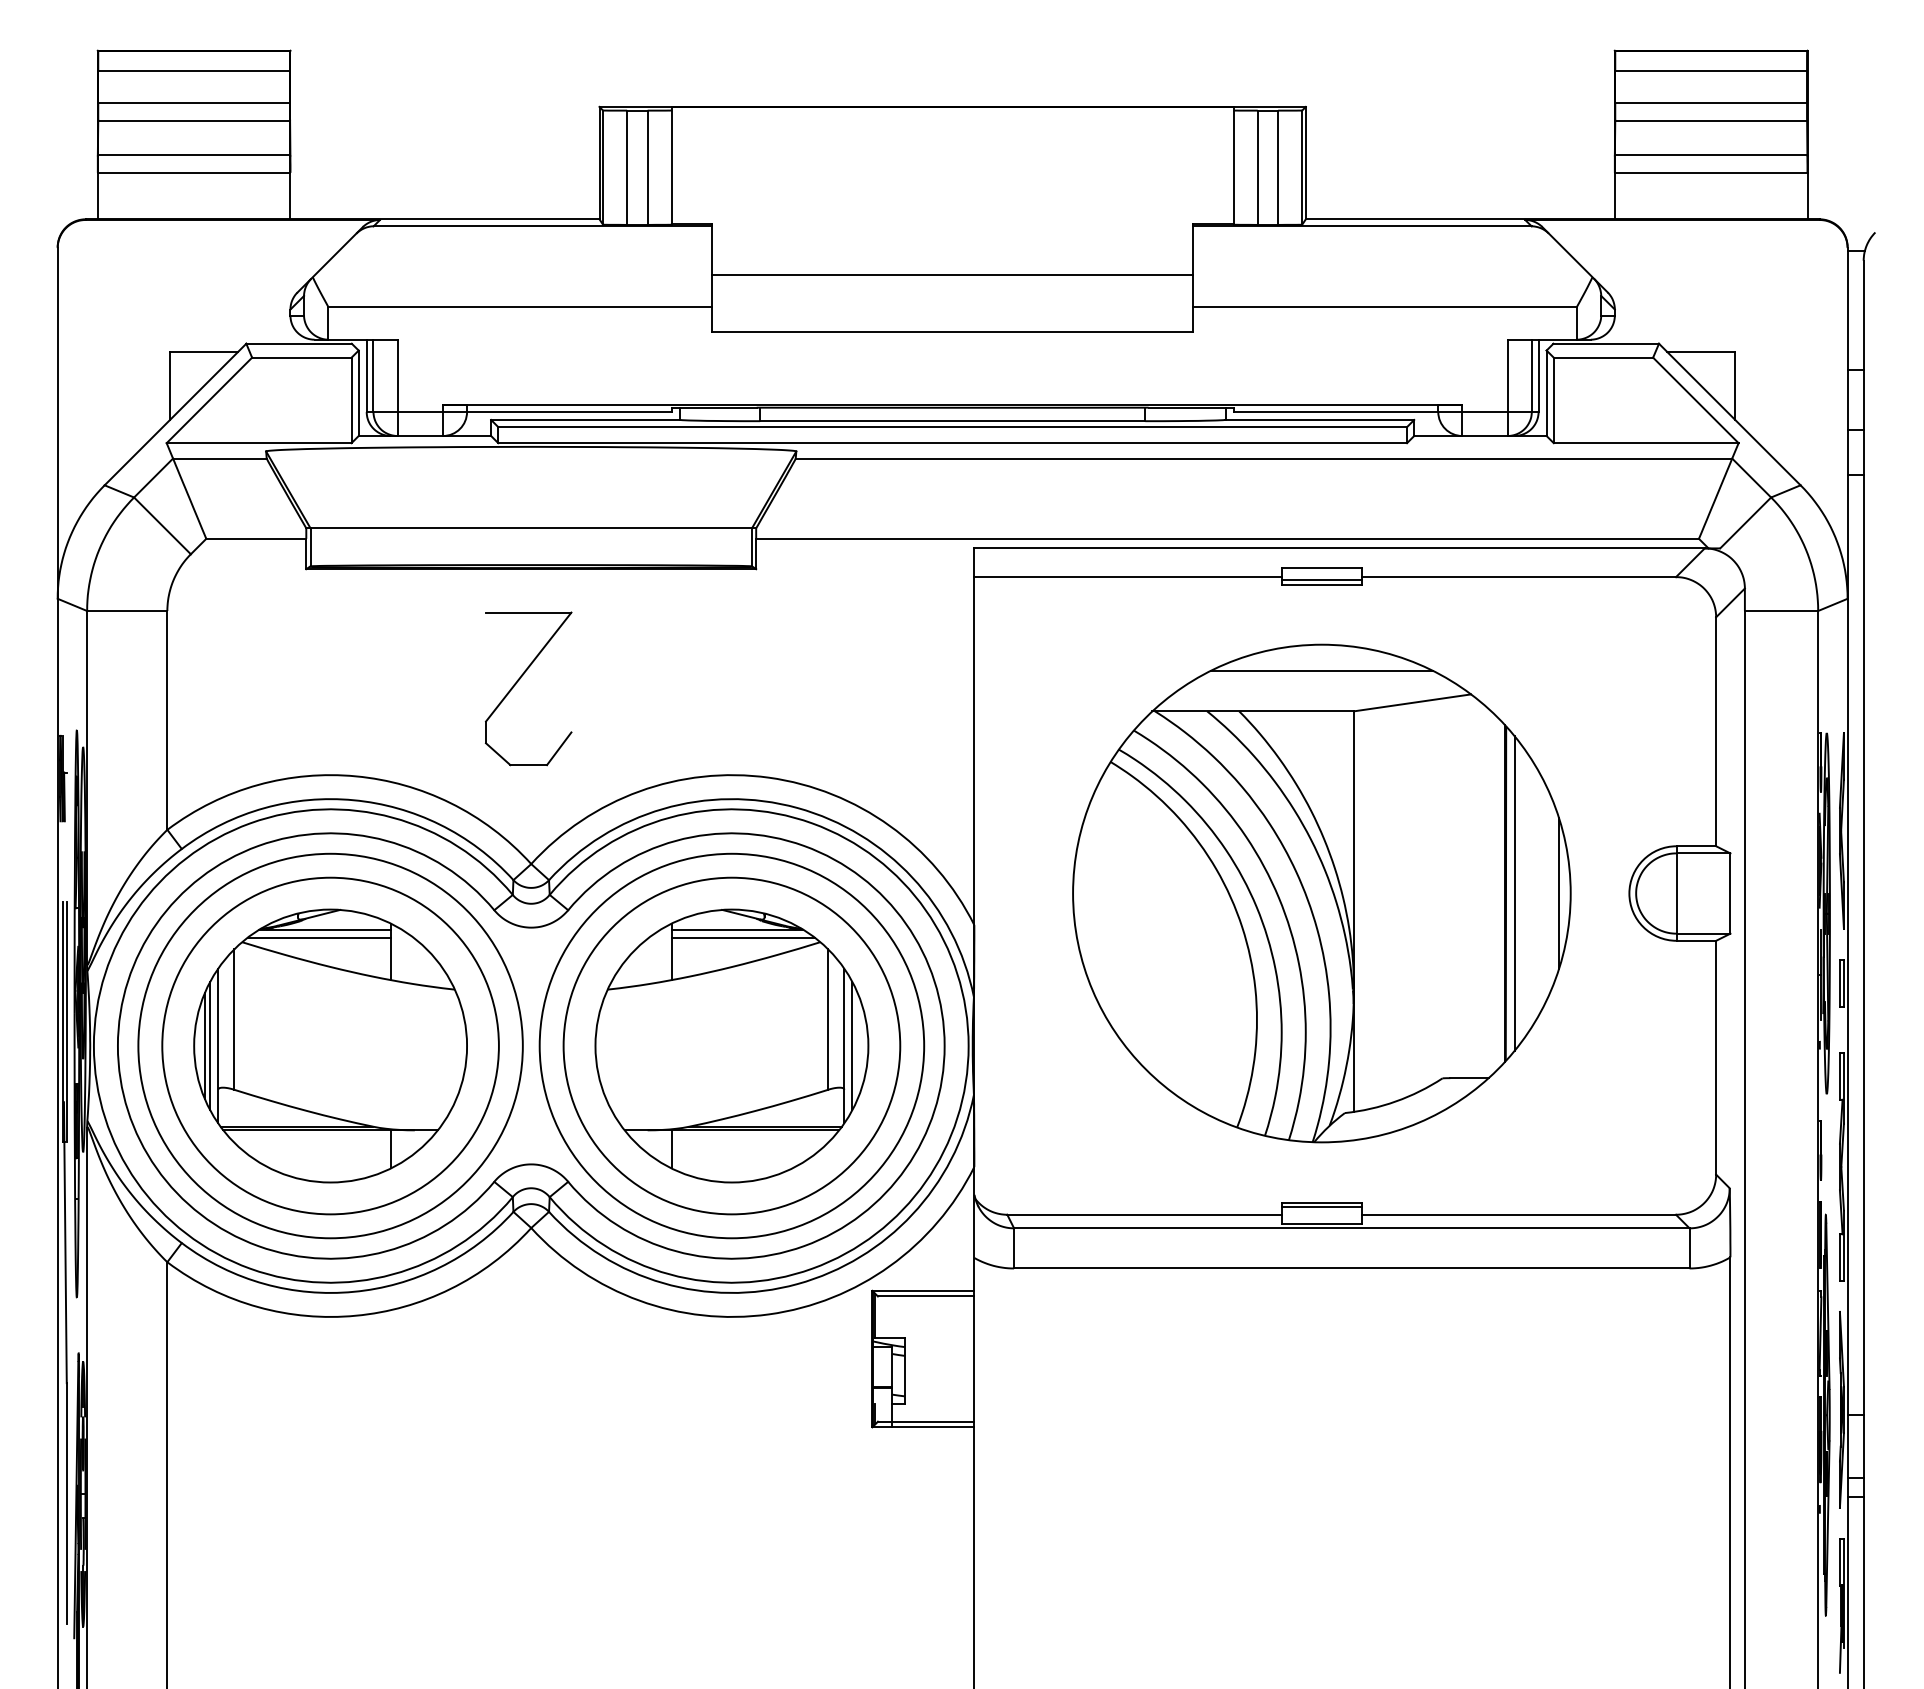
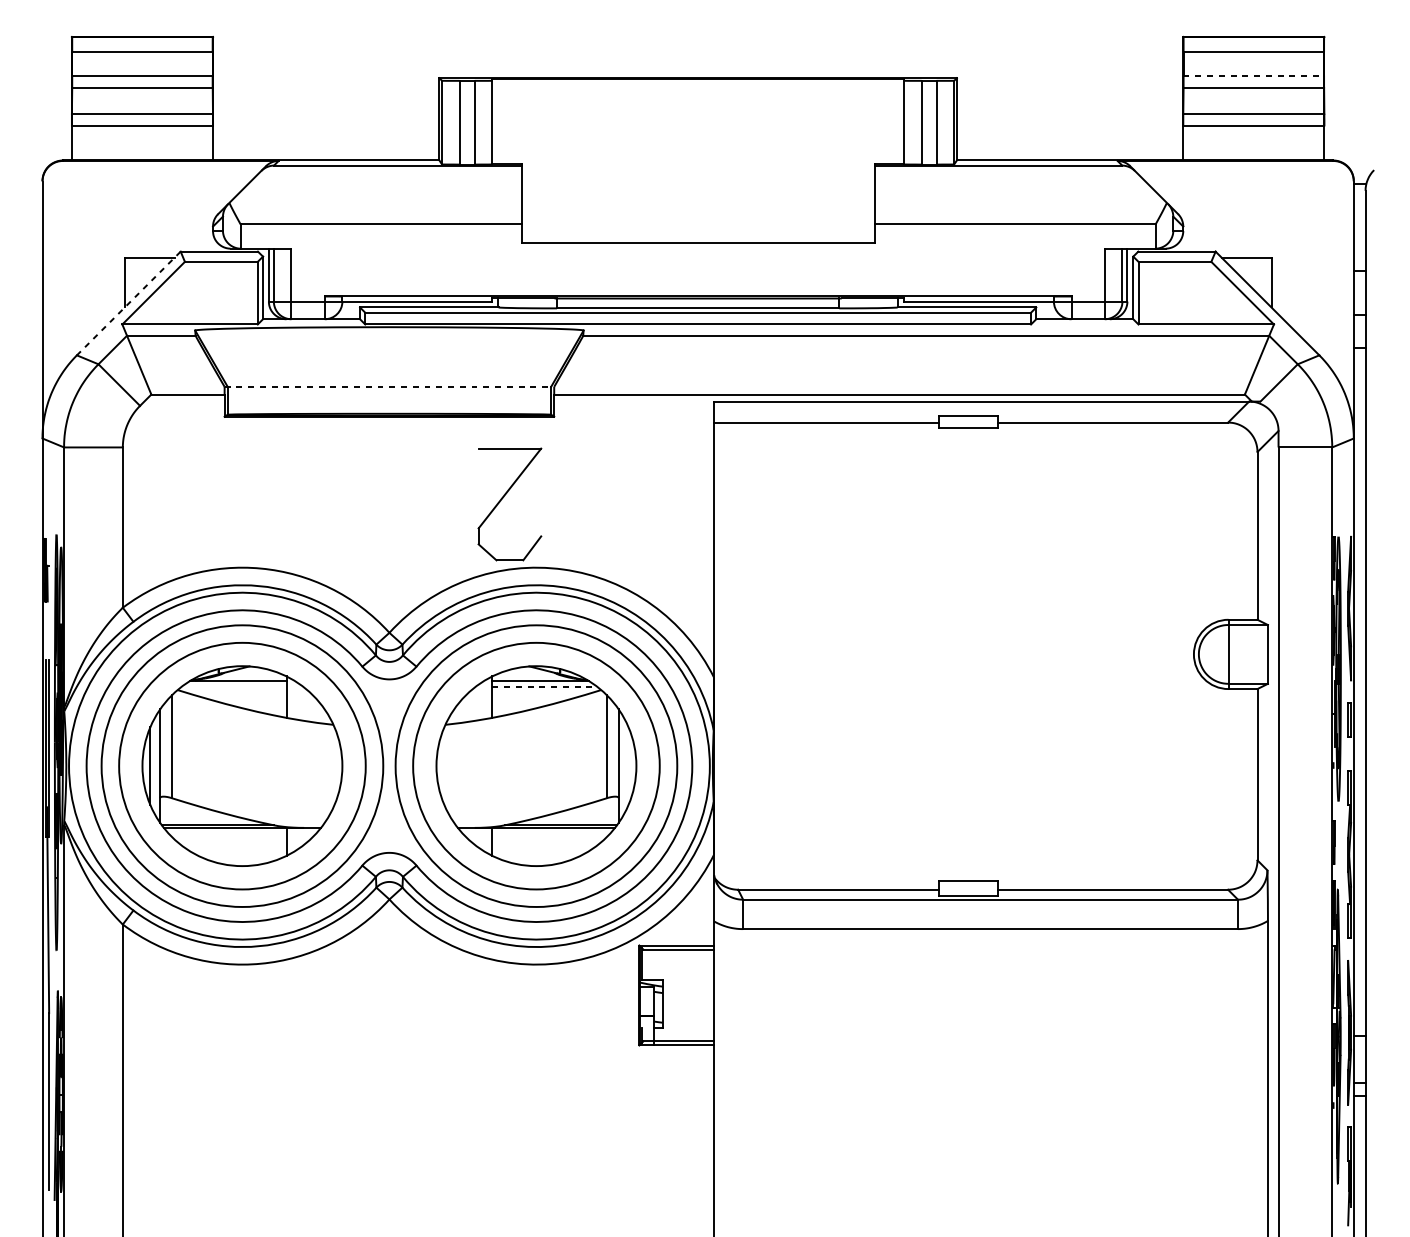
line: (1711, 103) -> (1254, 75), solid -> dashed
line: (952, 275) -> (698, 201), removed
line: (175, 414) -> (128, 303), solid -> dashed
line: (531, 528) -> (389, 386), solid -> dashed
line: (1321, 580) -> (968, 425), removed
part: (520, 679) -> (503, 497), moved
part: (1321, 893) -> (968, 654), removed
line: (318, 937) -> (233, 686), removed
line: (743, 937) -> (544, 686), solid -> dashed
line: (210, 1045) -> (154, 765), removed
line: (852, 1045) -> (624, 765), removed
line: (1321, 1206) -> (968, 883), removed

